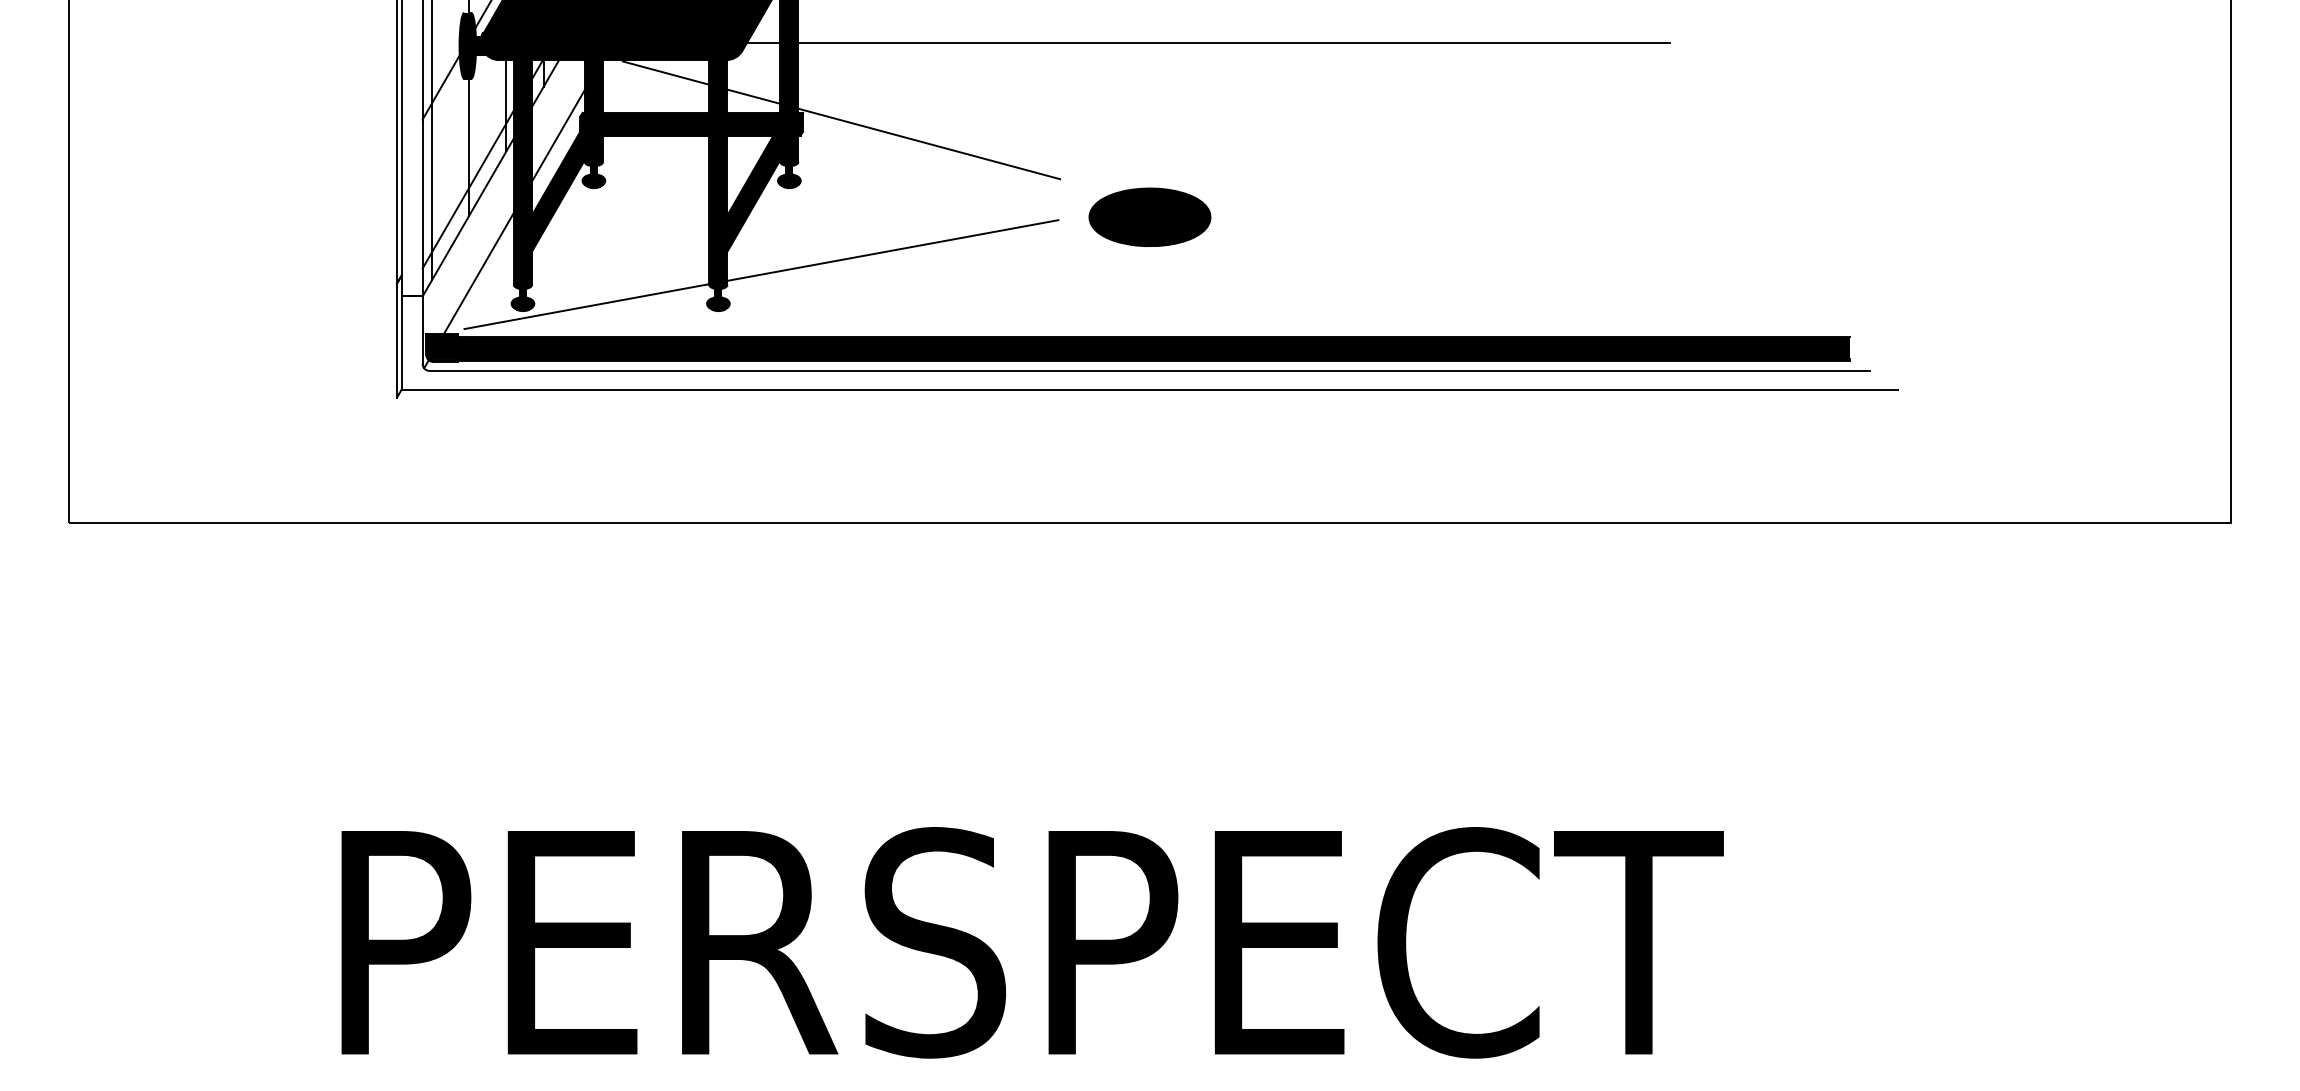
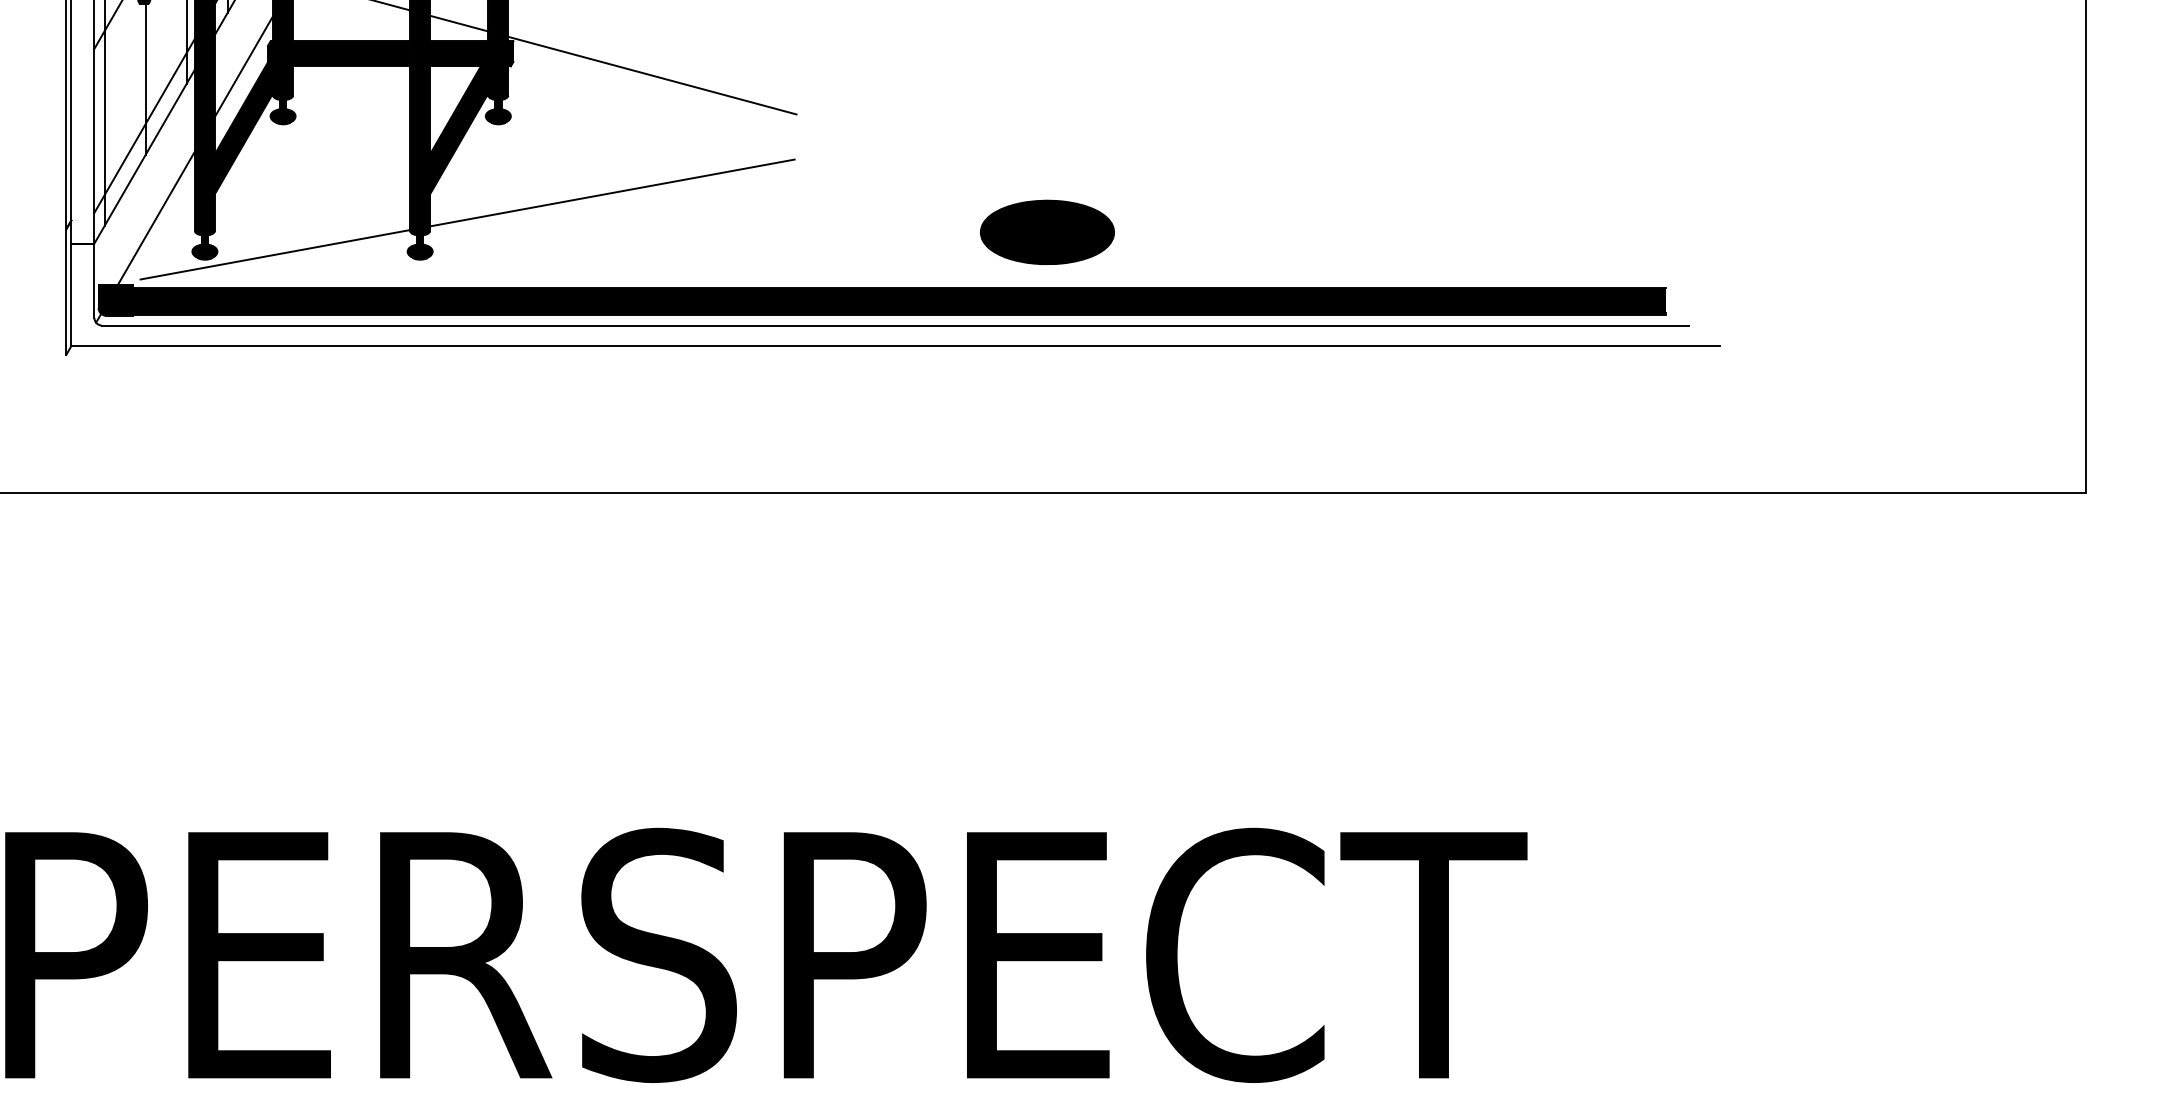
part: (1149, 216) -> (1046, 231), moved

